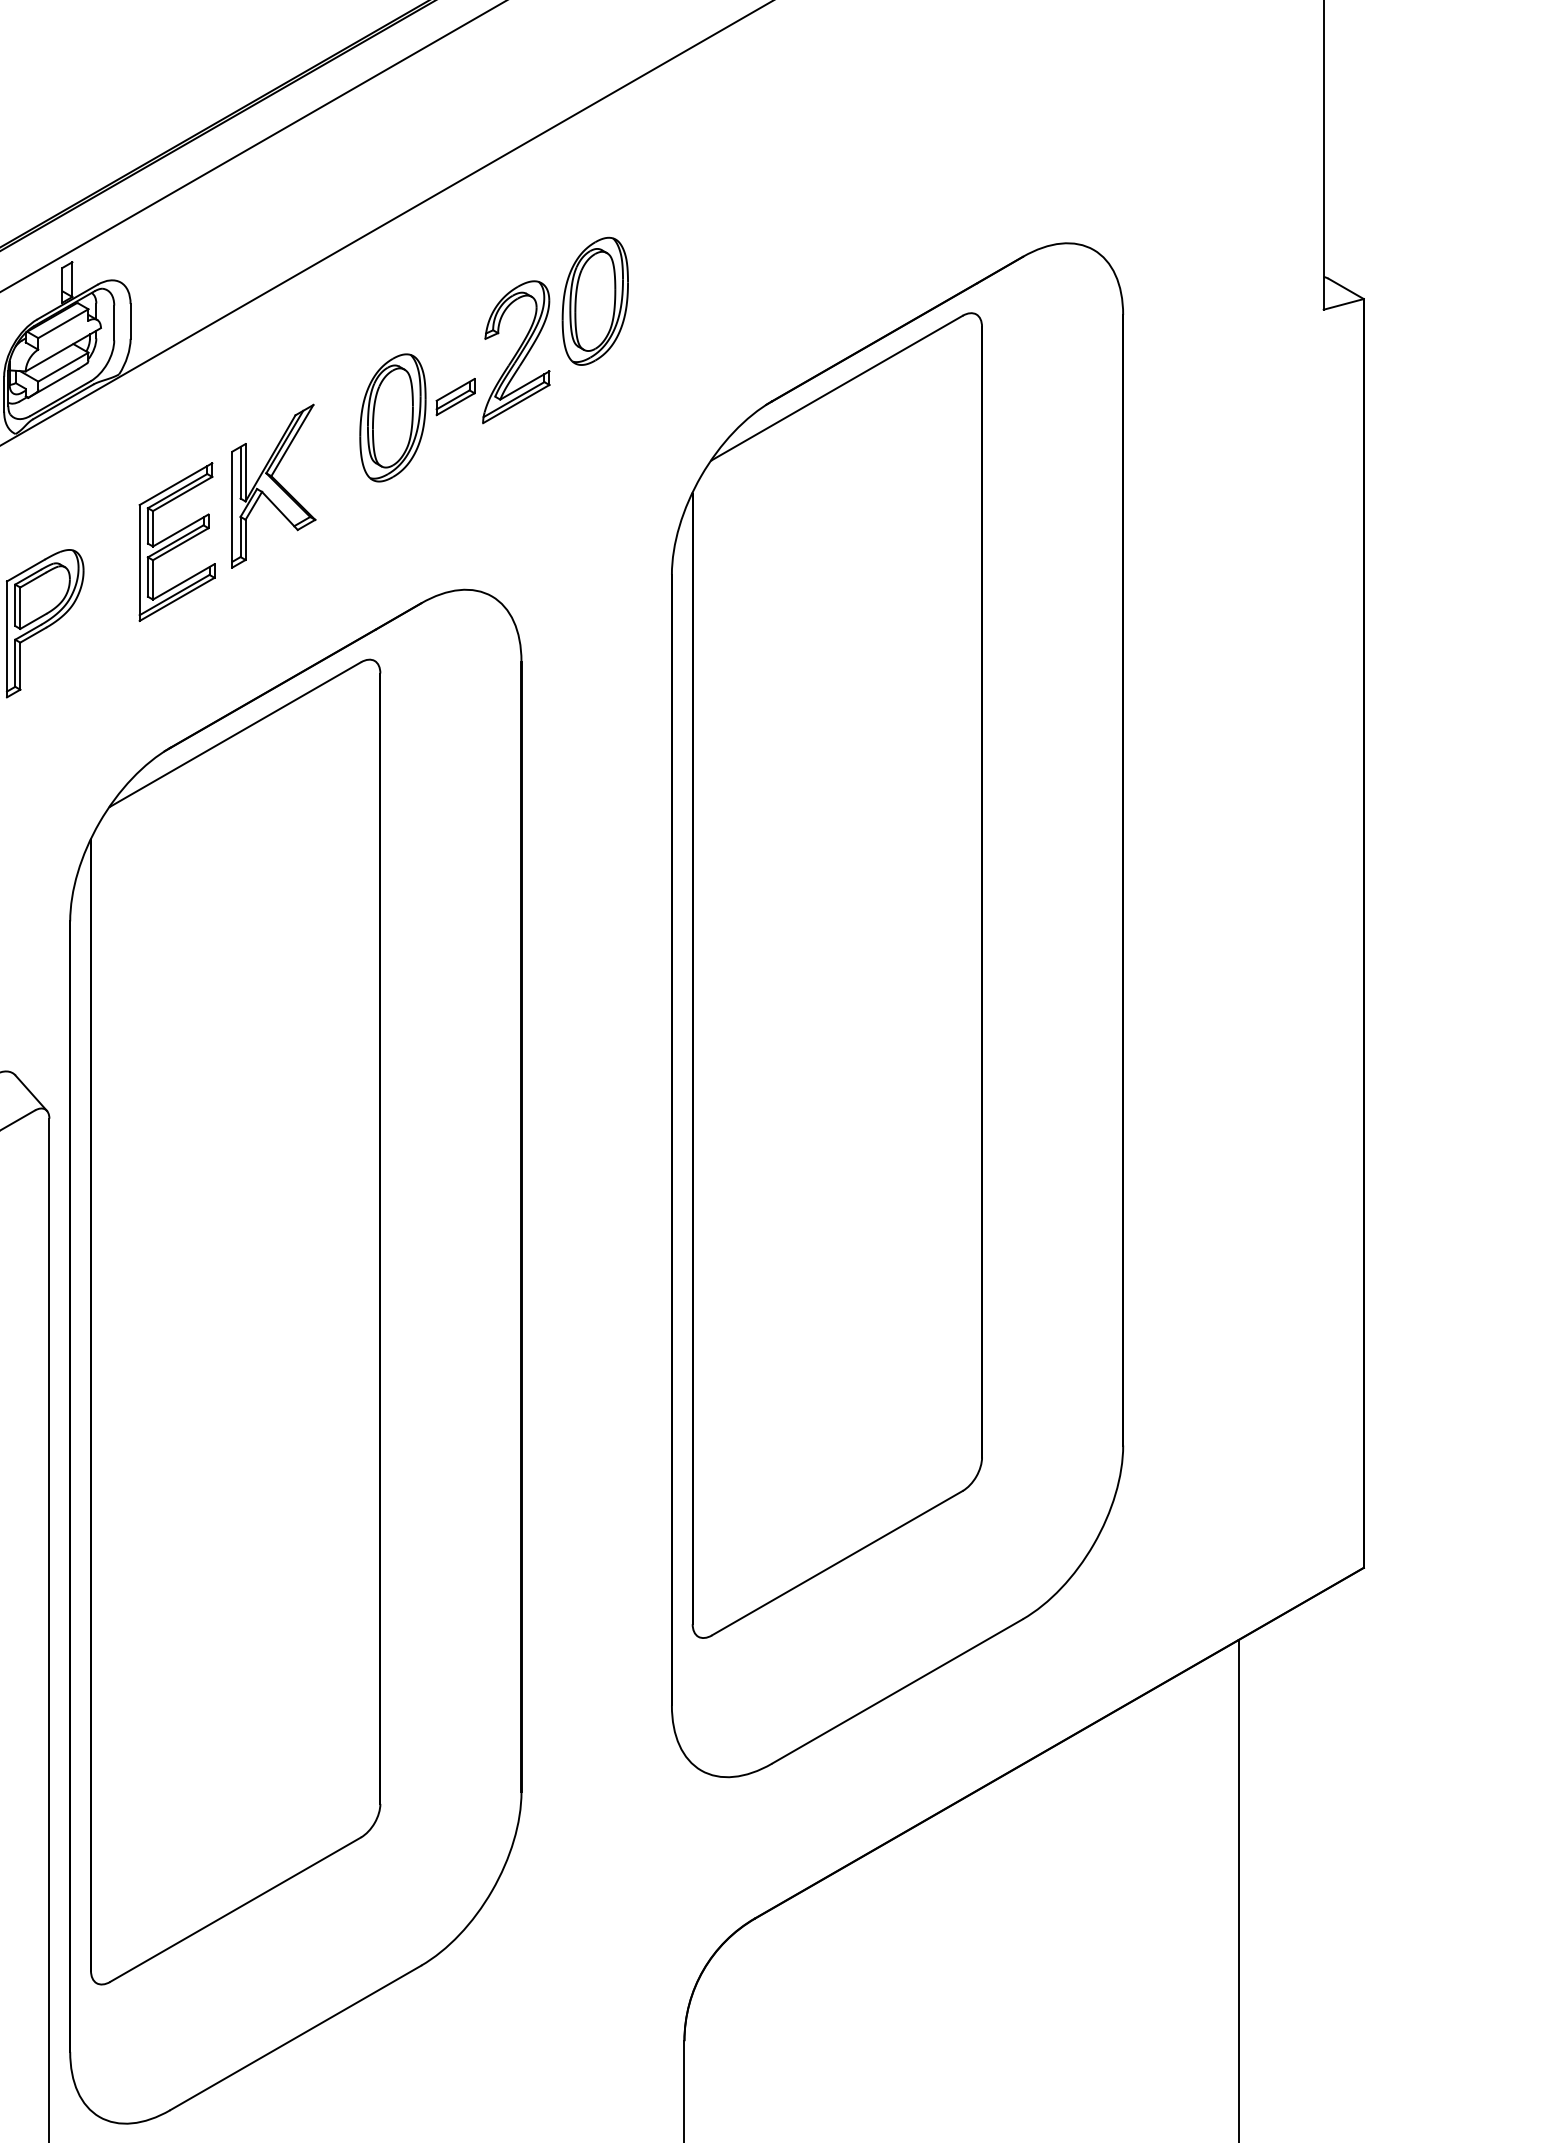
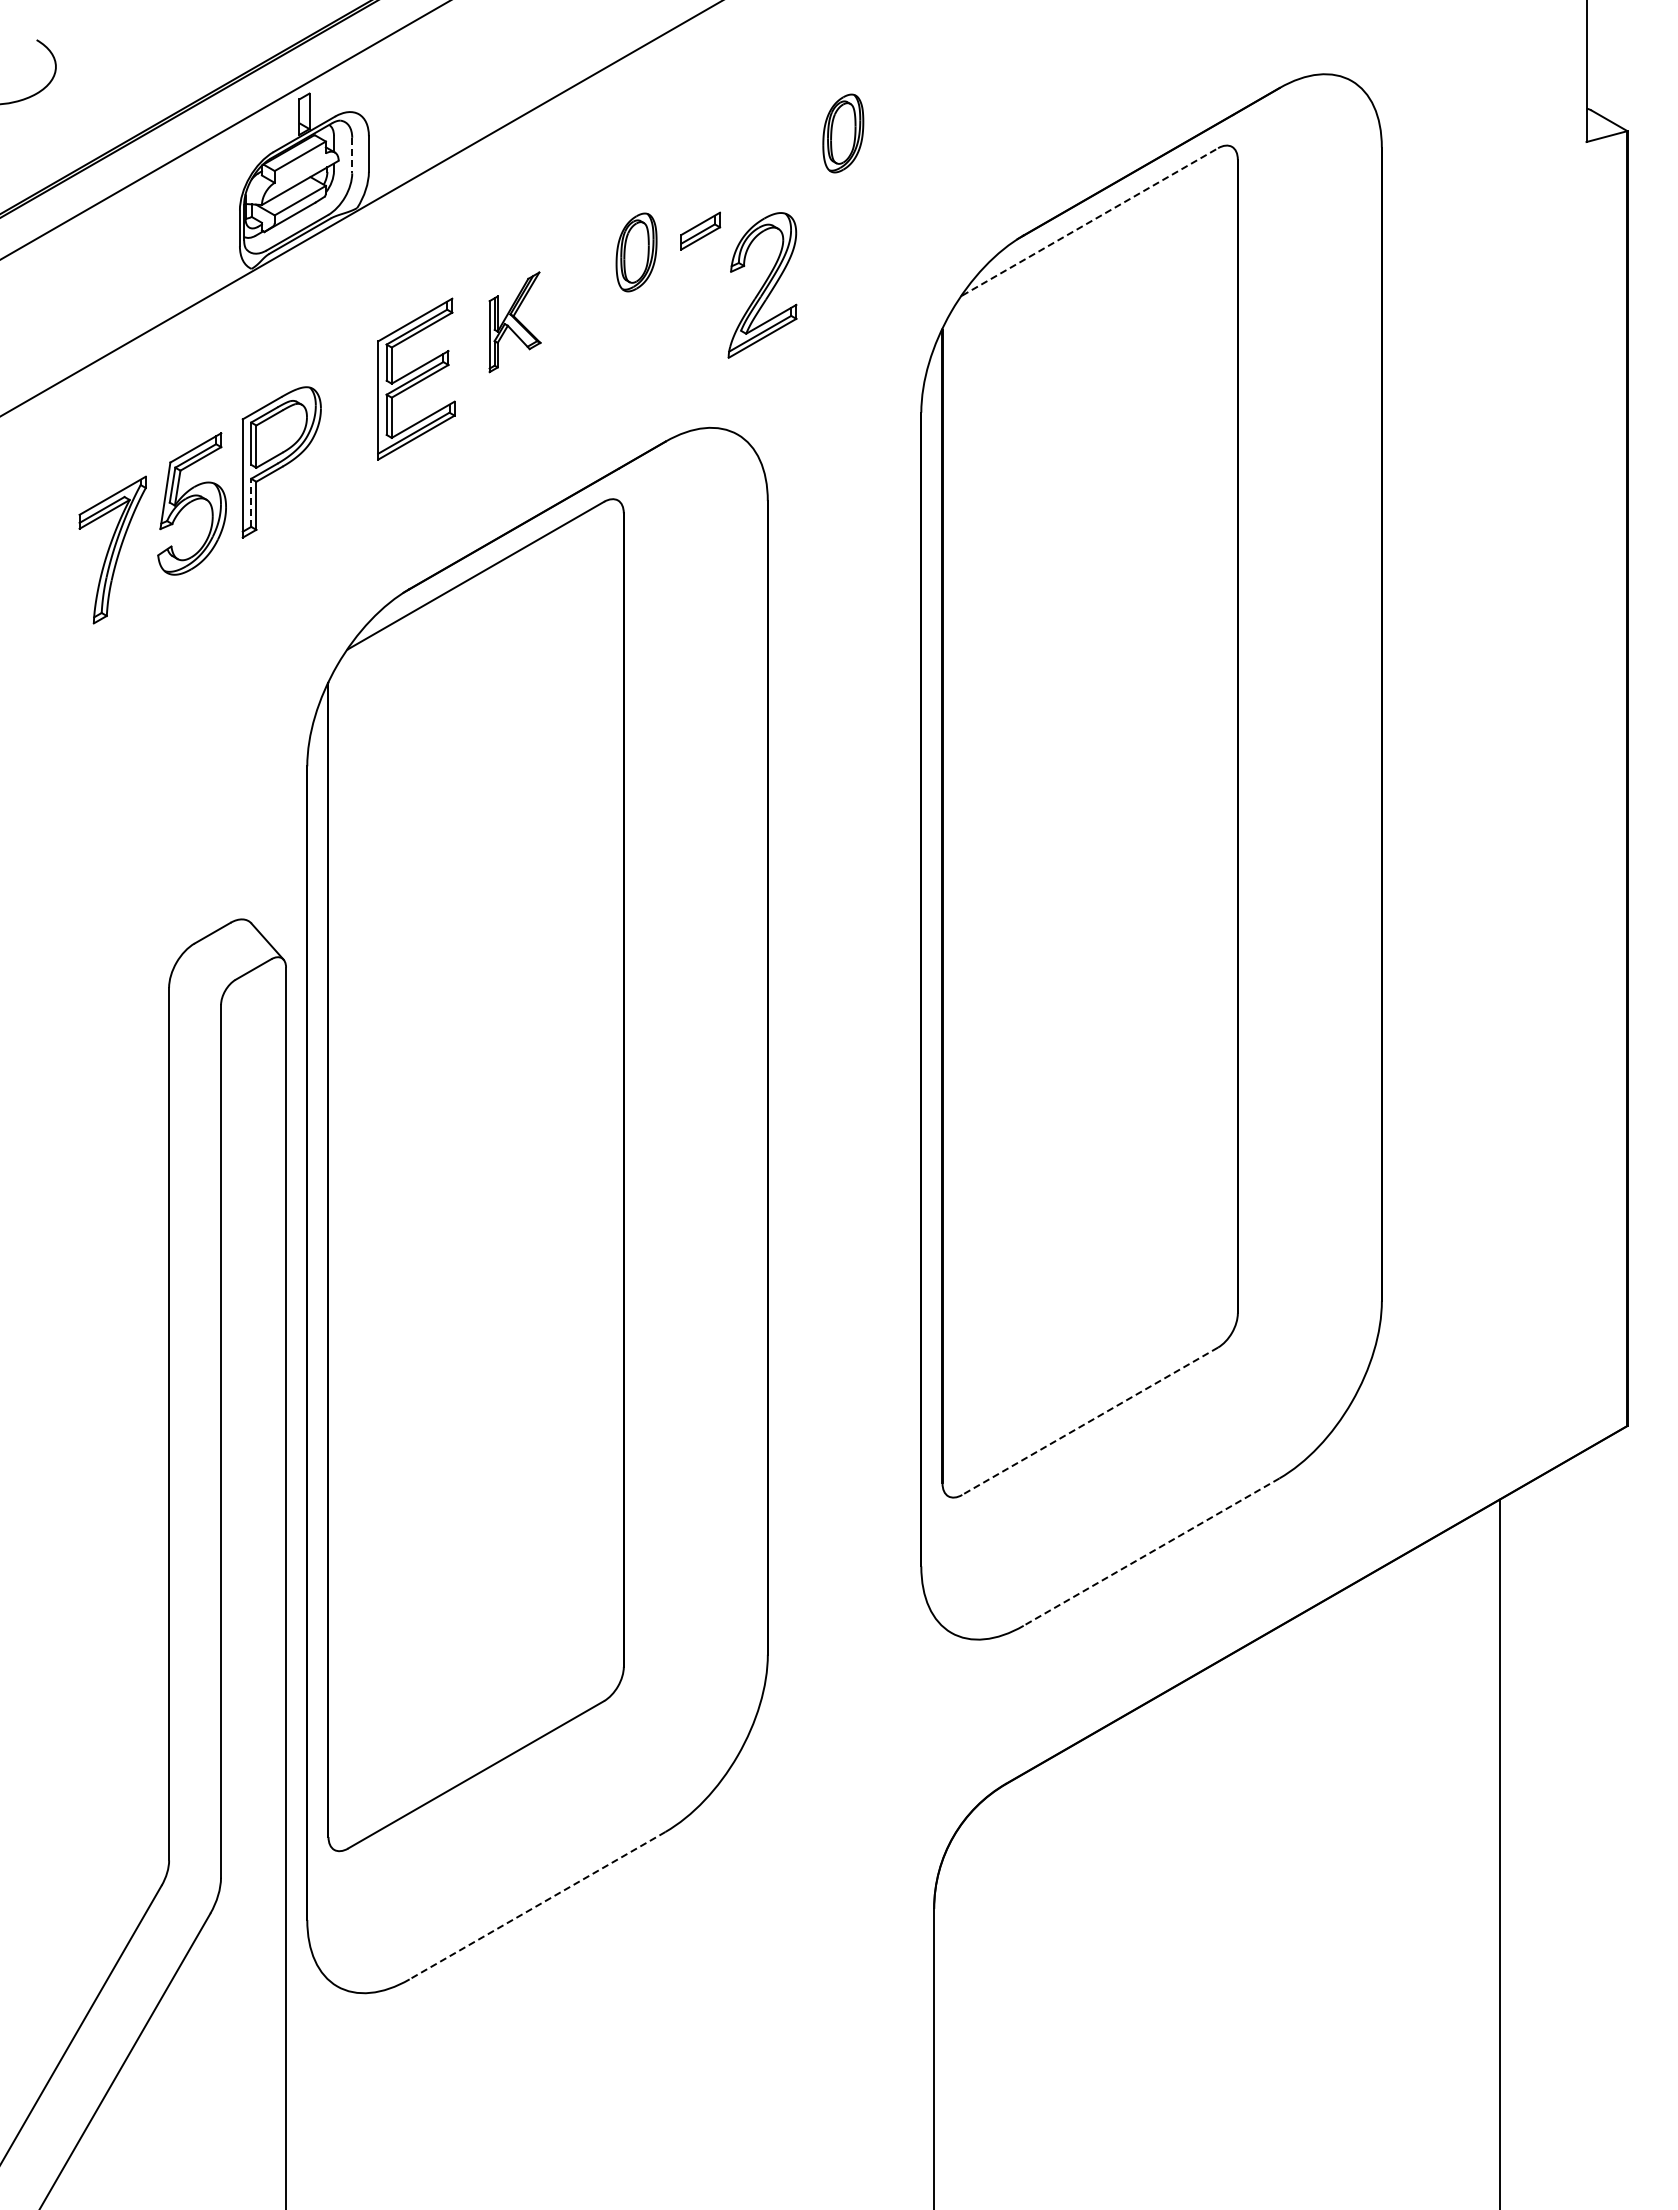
part: (595, 301) -> (843, 133), size x0.6
line: (114, 322) -> (352, 155), solid -> dashed
part: (516, 352) -> (762, 285), moved
line: (837, 387) -> (1090, 221), solid -> dashed
part: (392, 417) -> (636, 252), size x0.6
part: (273, 486) -> (514, 322), size x0.6
line: (15, 662) -> (251, 502), solid -> dashed
line: (837, 1563) -> (1090, 1421), solid -> dashed
line: (897, 1691) -> (1151, 1552), solid -> dashed
line: (295, 2037) -> (537, 1905), solid -> dashed

